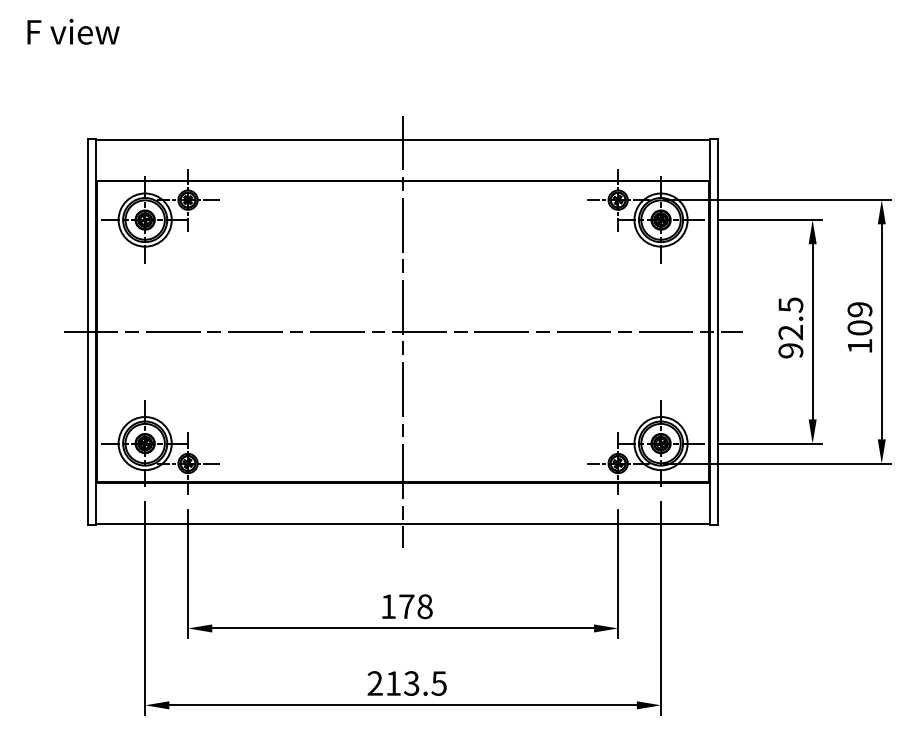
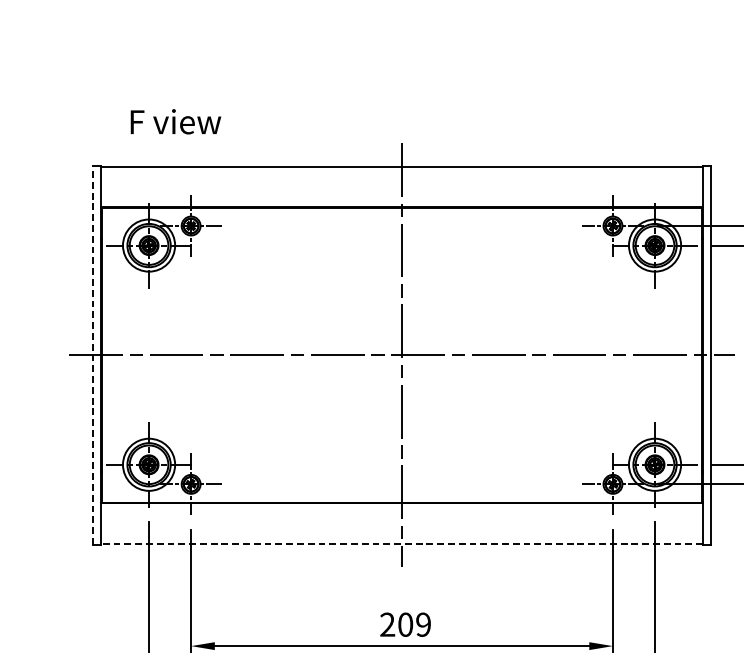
text: (73, 31) -> (175, 121), moved
line: (87, 331) -> (92, 354), solid -> dashed
line: (403, 523) -> (402, 543), solid -> dashed
text: (406, 606) -> (405, 624), 178 -> 209

